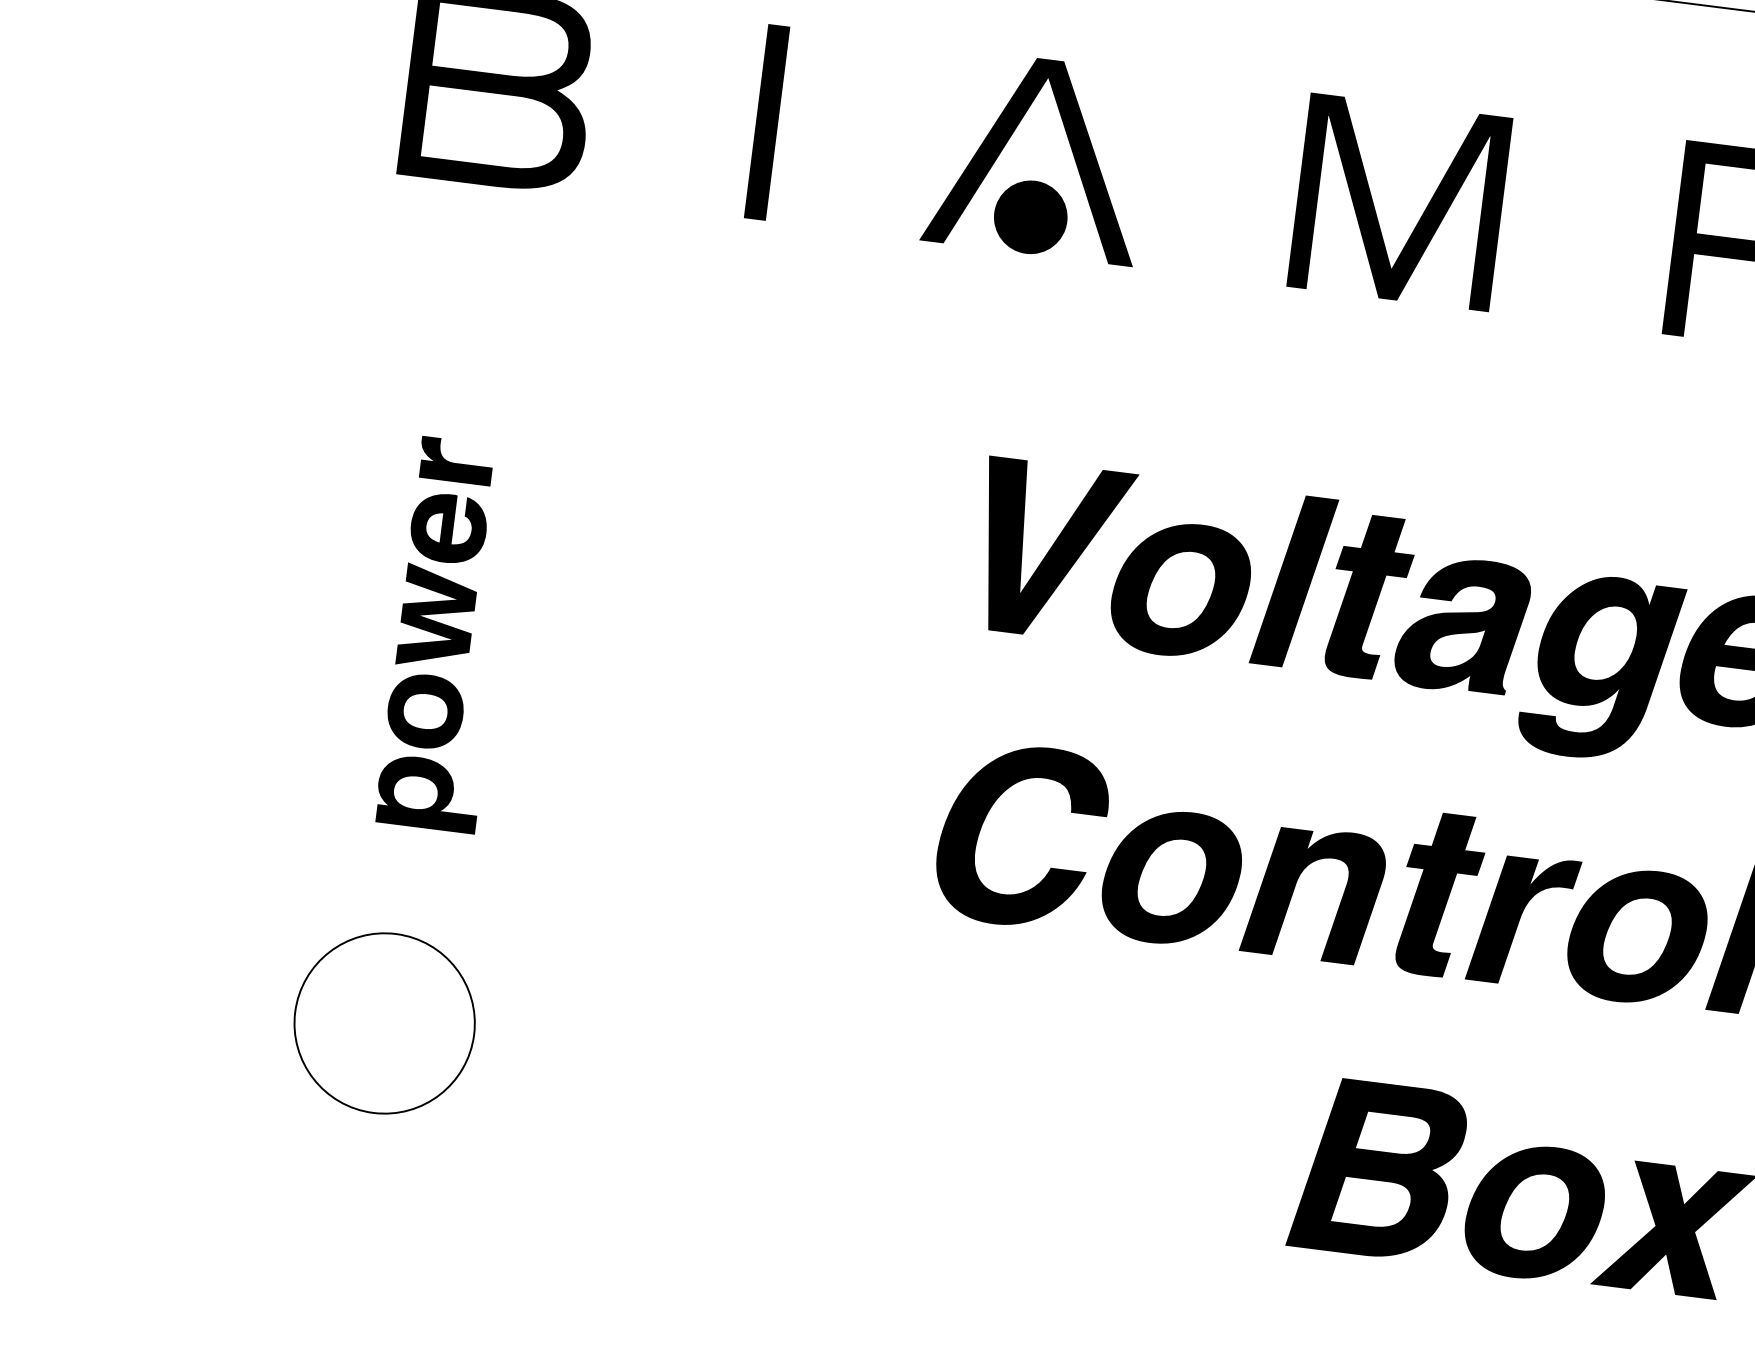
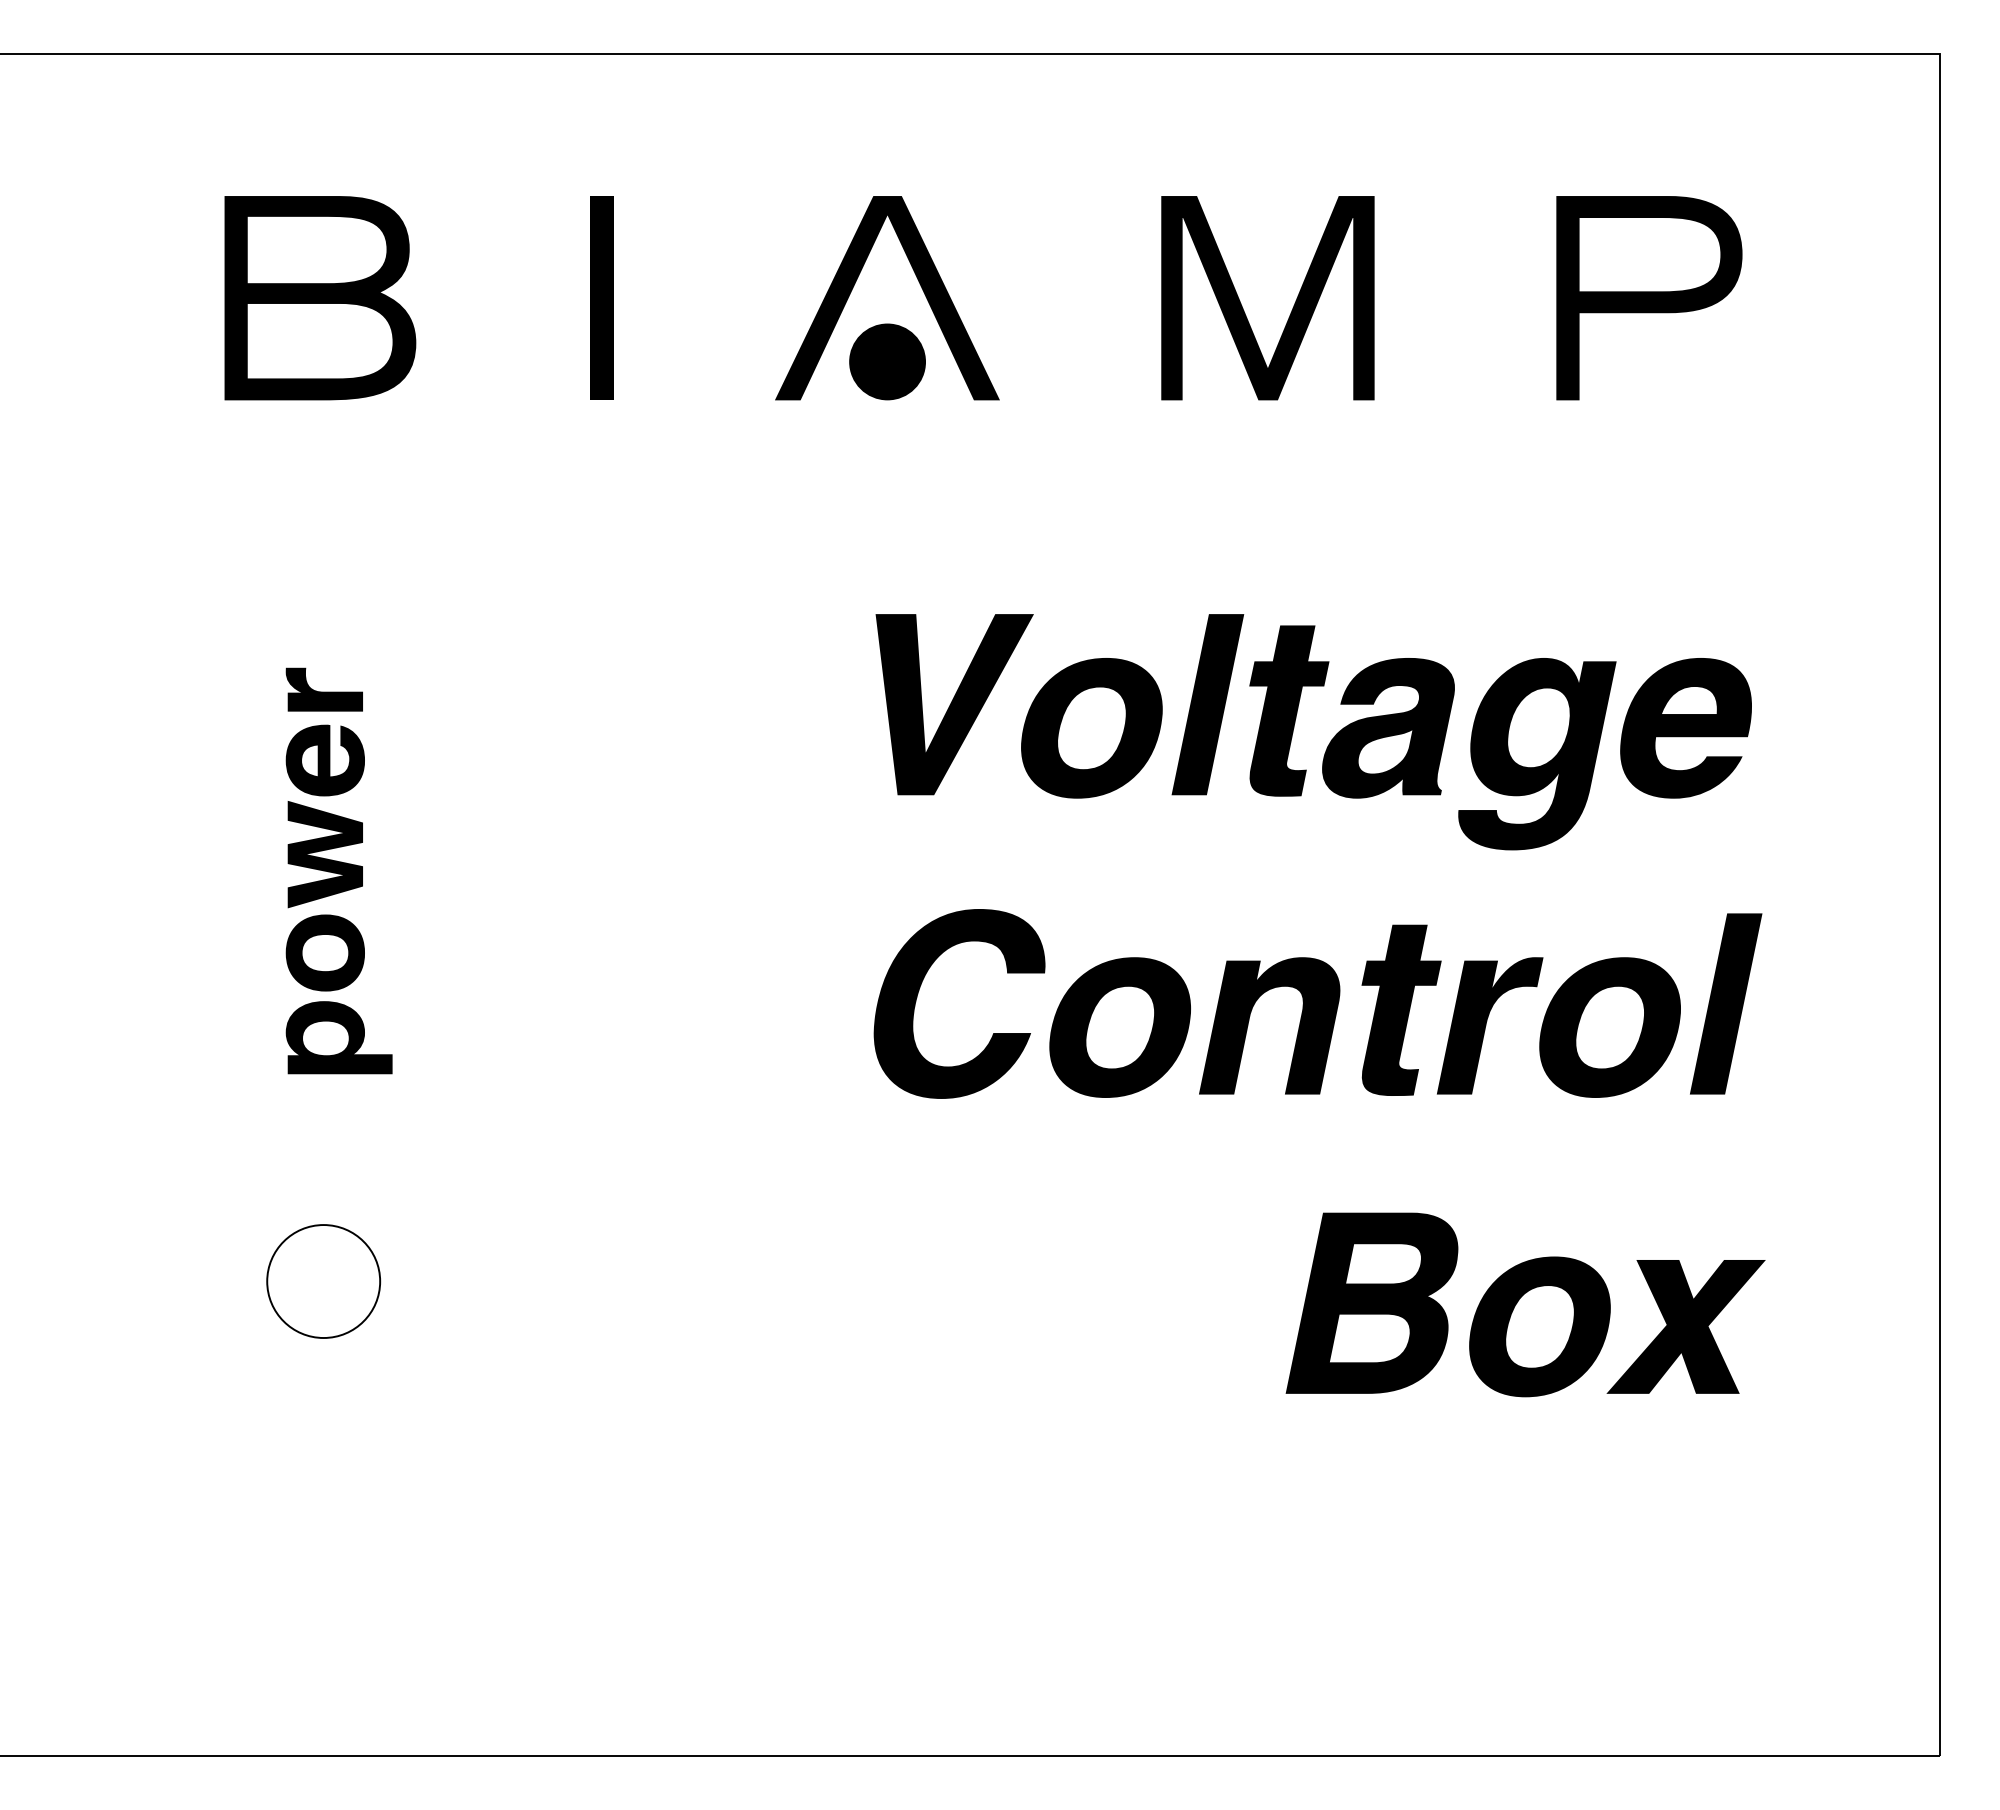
circle: (384, 1023) -> (323, 1281), size x0.6

